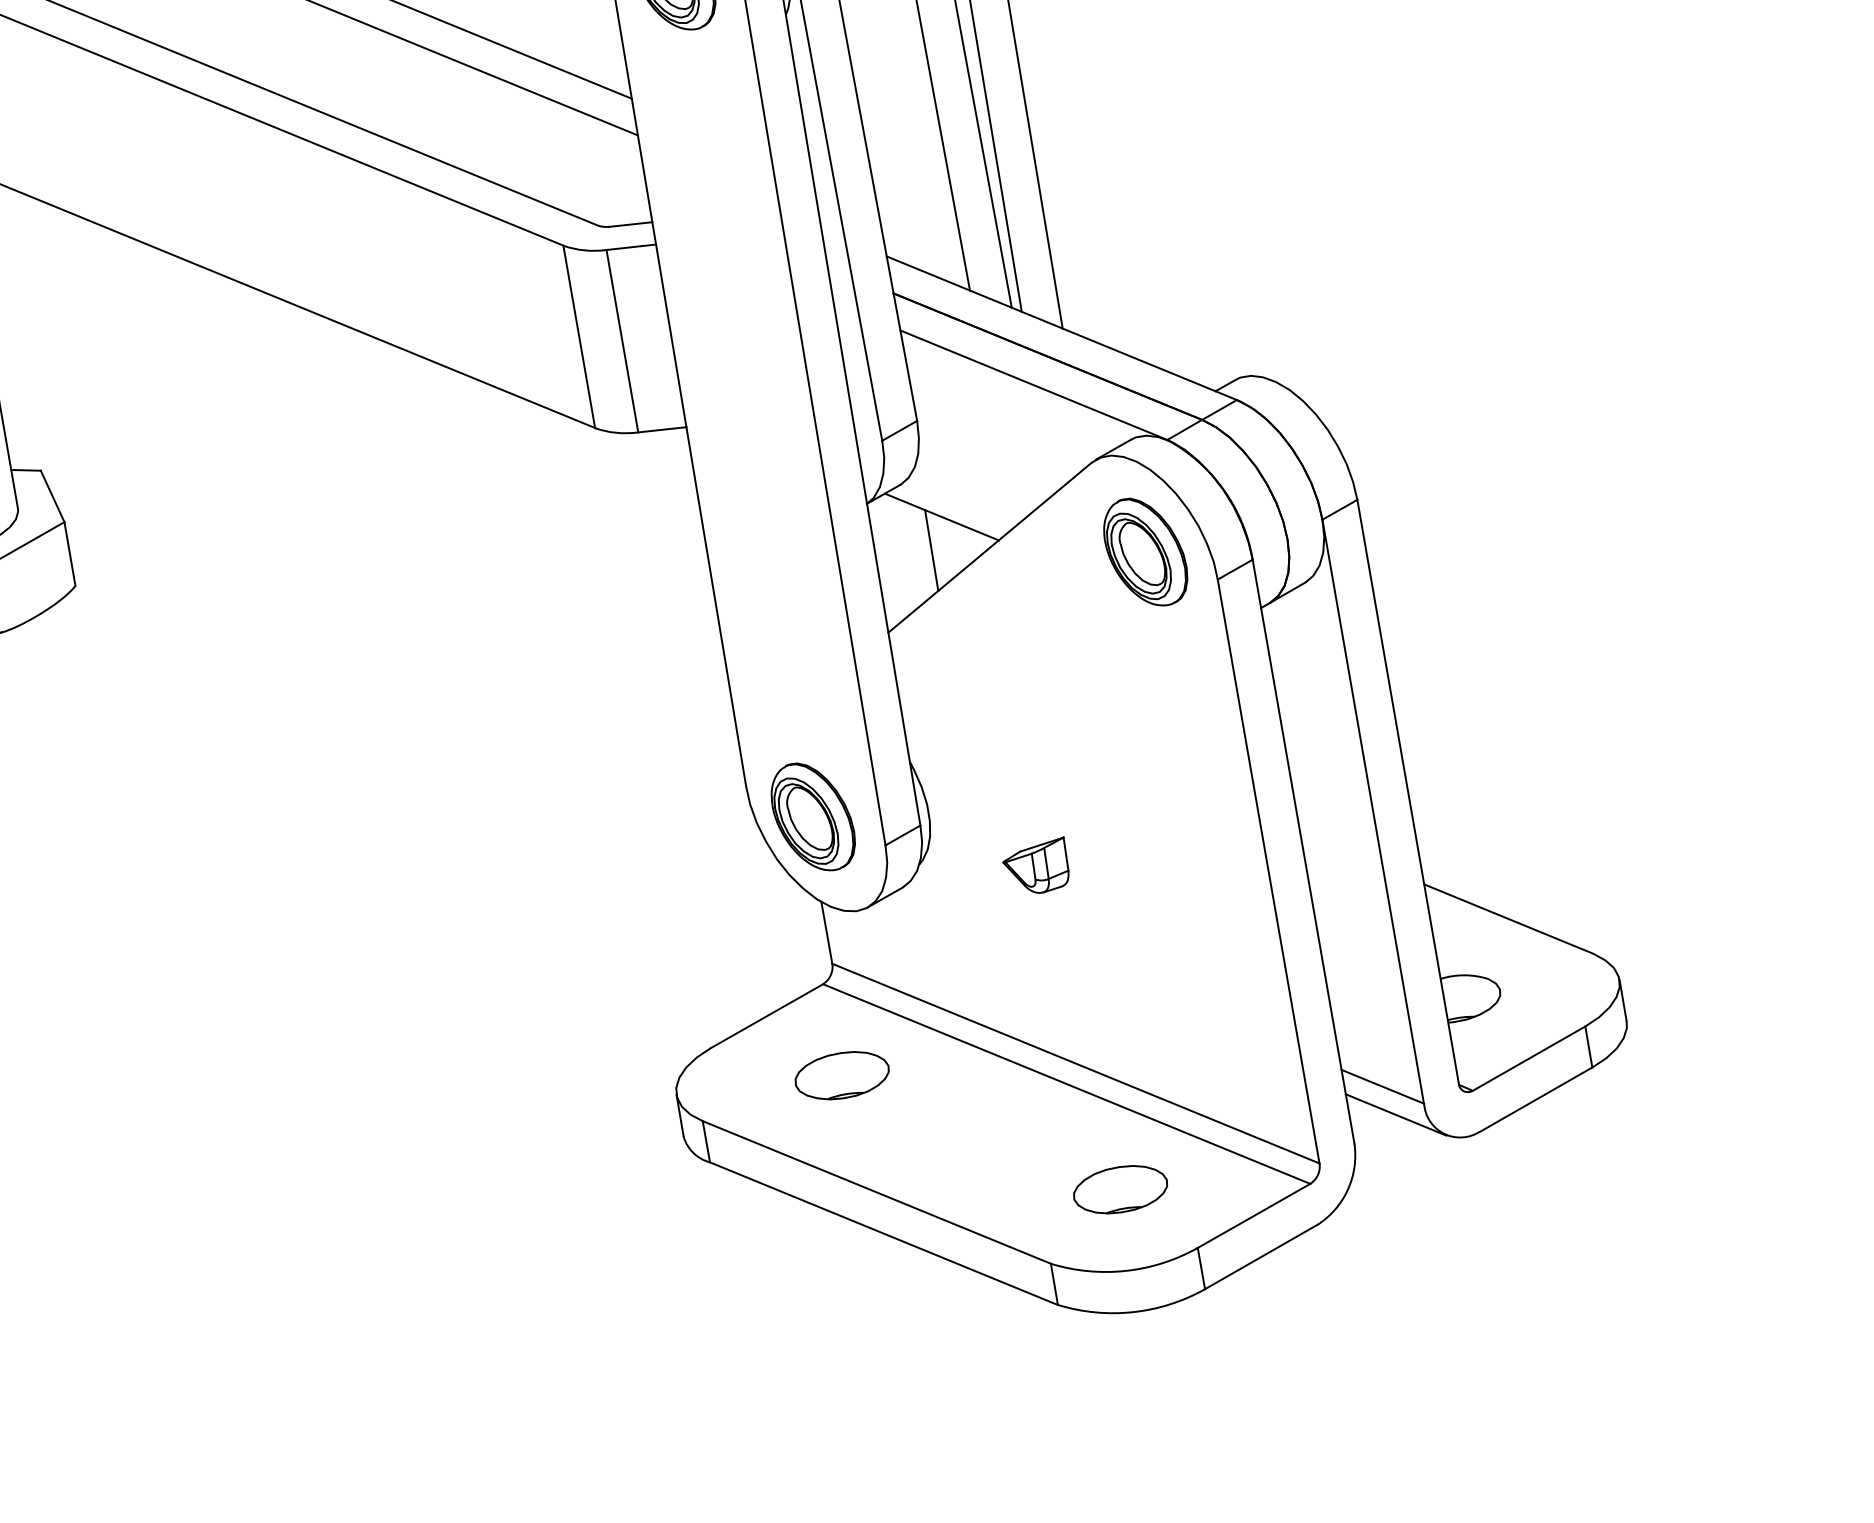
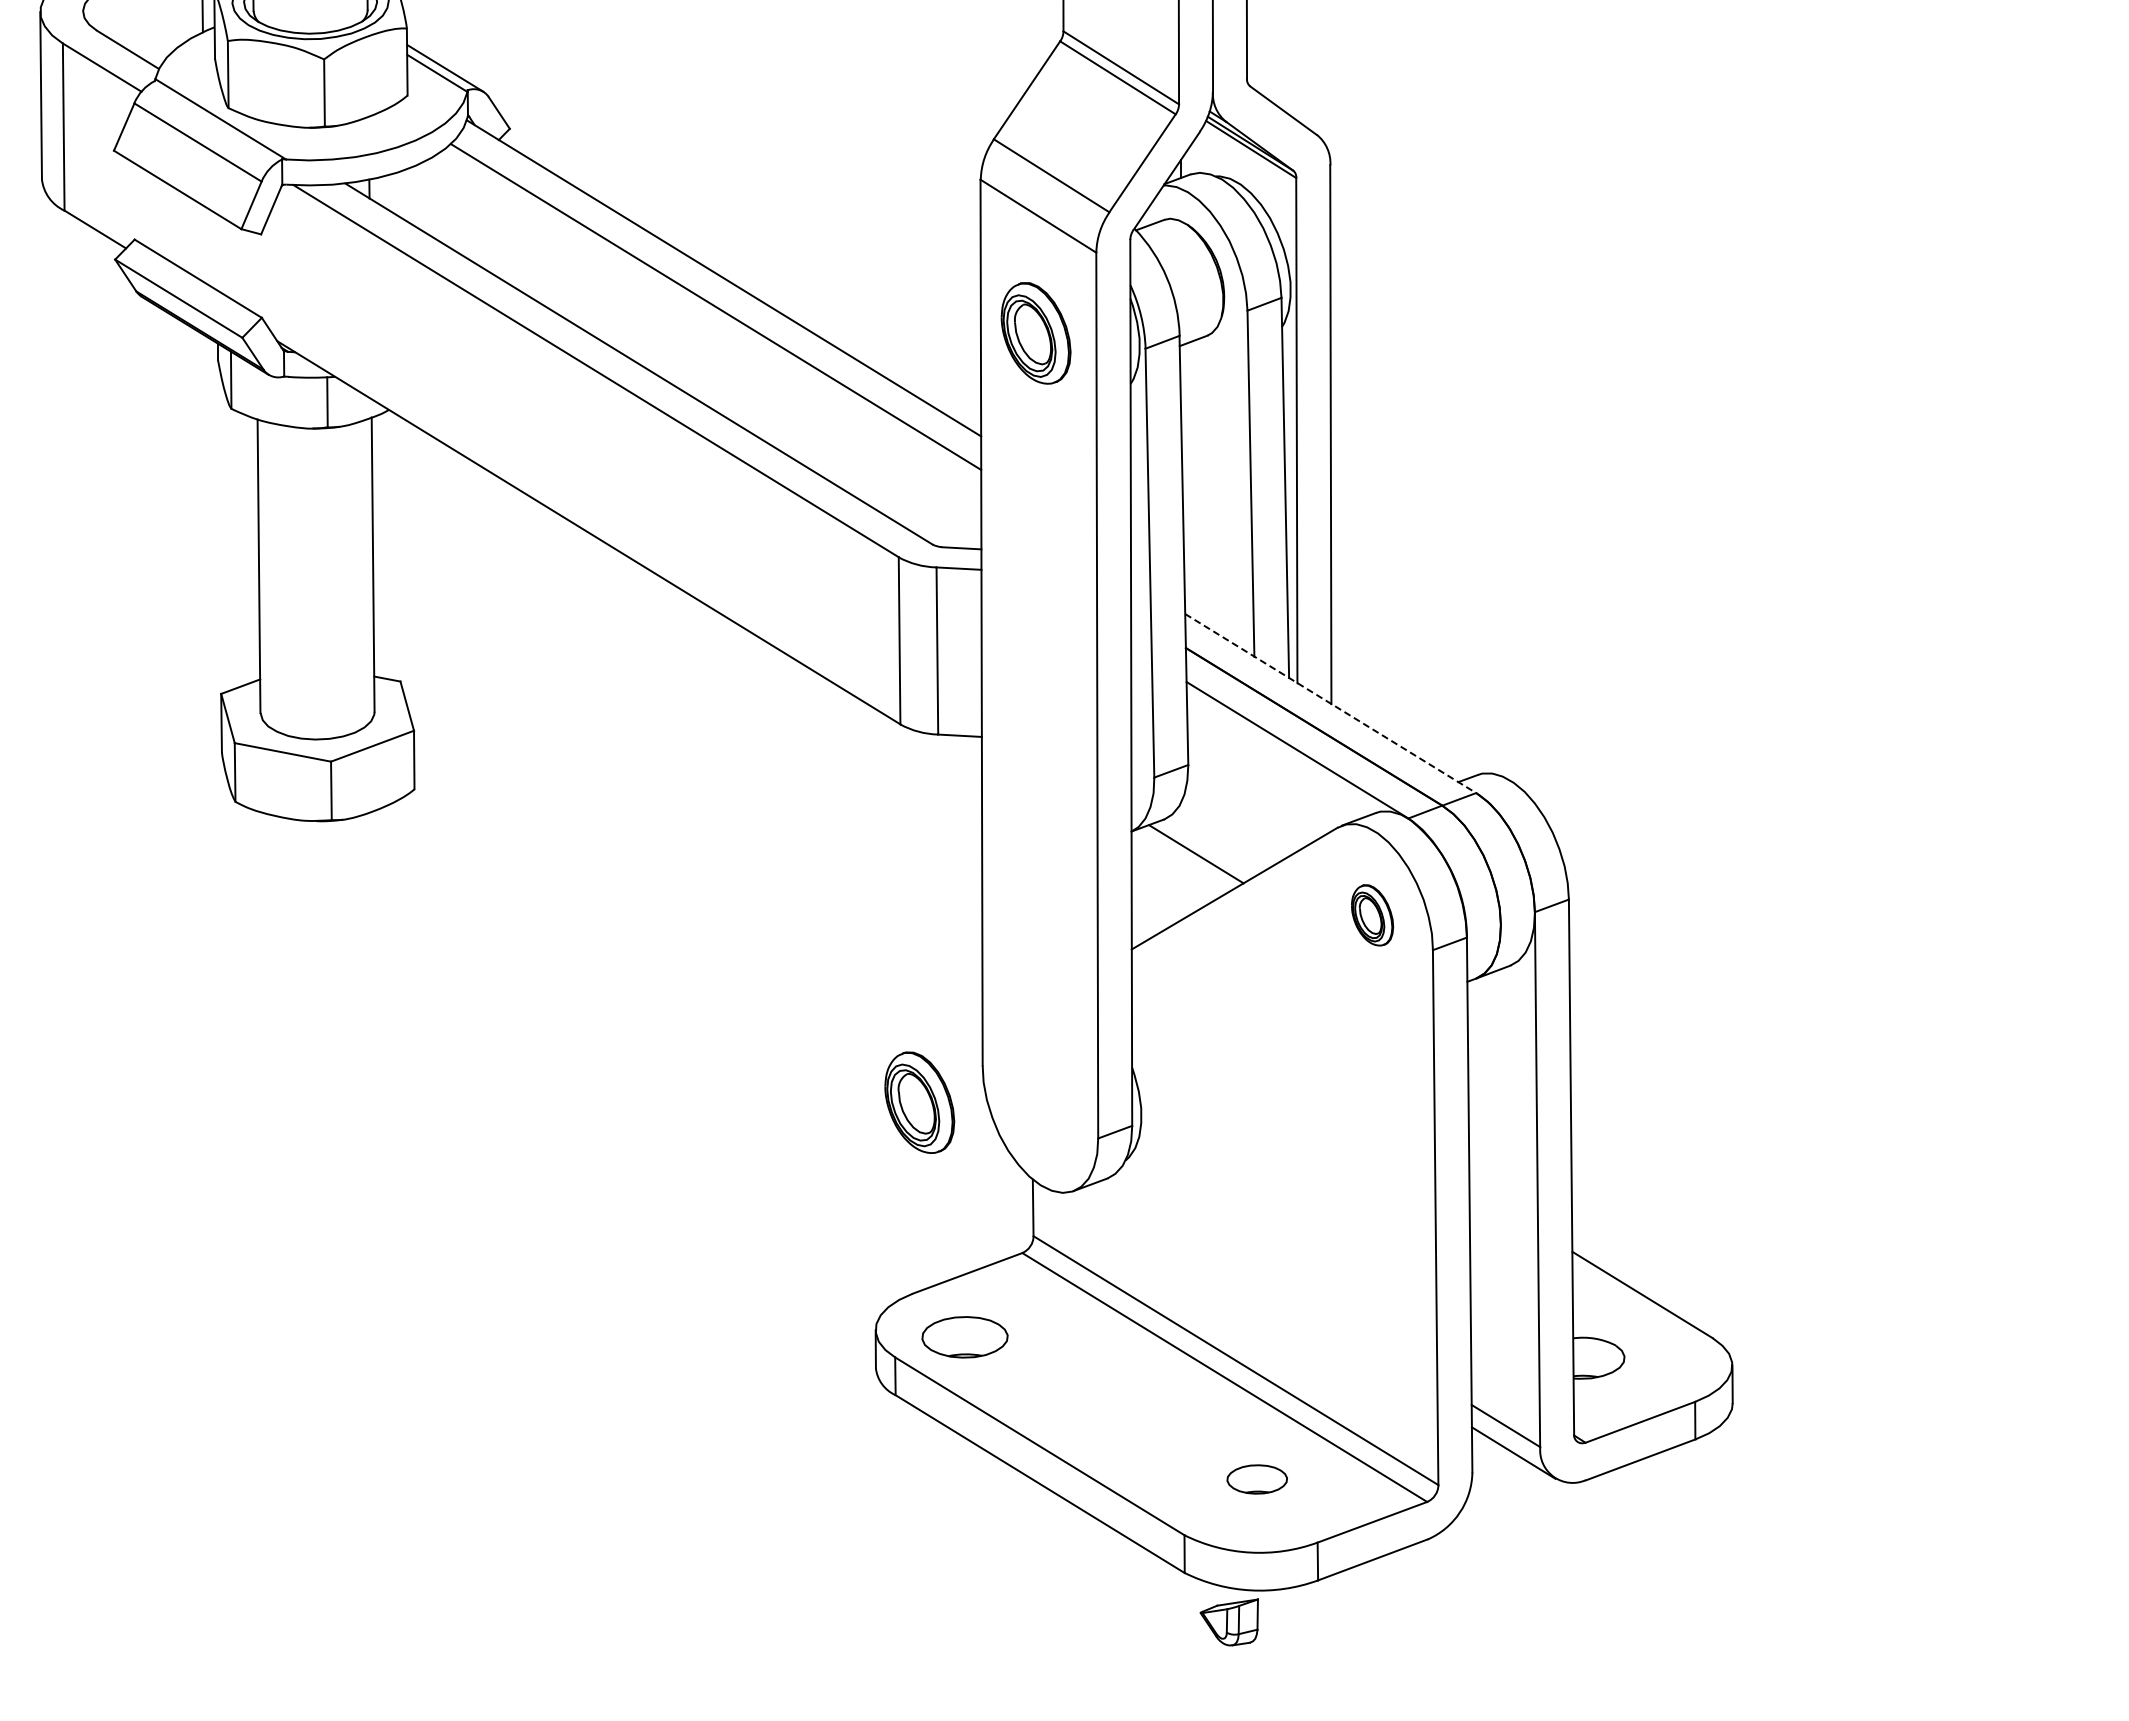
line: (1061, 328) -> (1330, 703), solid -> dashed
line: (931, 550) -> (1182, 882), removed
part: (1145, 552) -> (1372, 915), size x0.6
part: (812, 816) -> (919, 1102), moved
part: (1035, 868) -> (1228, 1622), moved
part: (841, 1075) -> (964, 1337), moved
part: (1119, 1189) -> (1256, 1479), size x0.7

